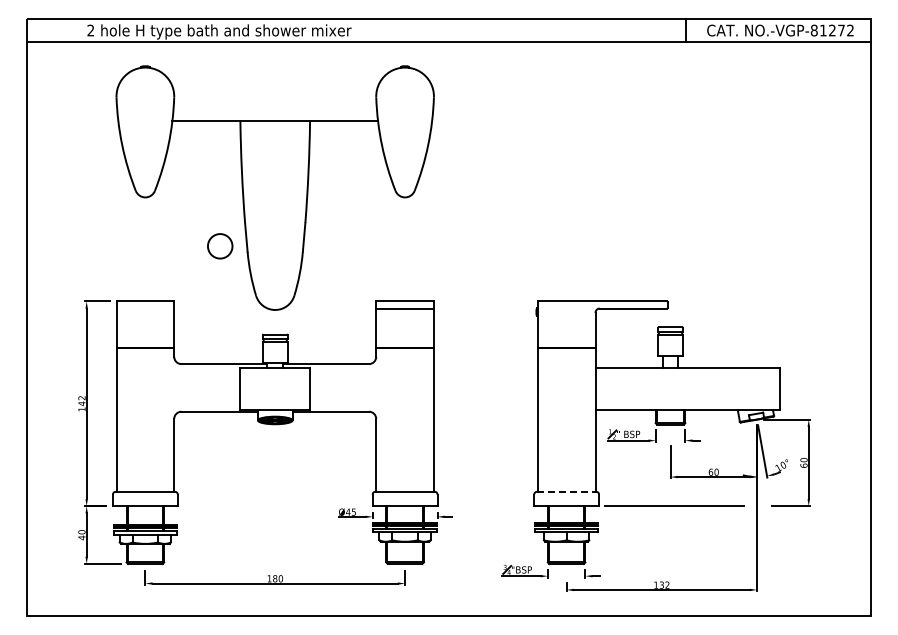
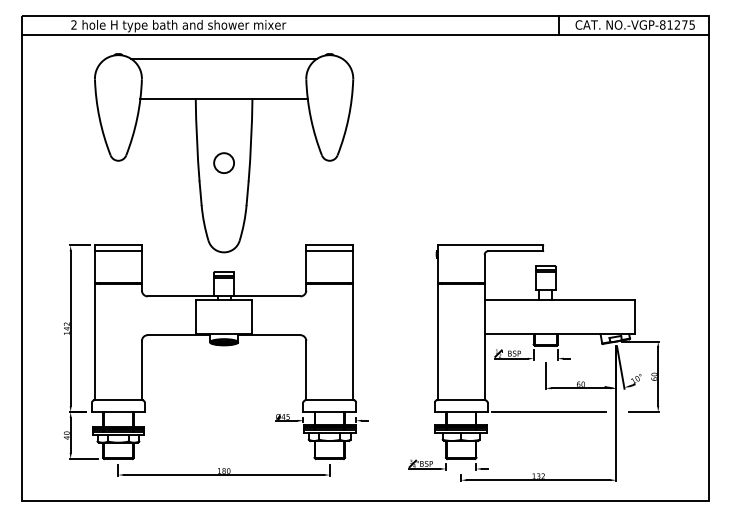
text: (850, 30) -> (692, 24), NO.-VGP-81272 -> NO.-VGP-81275
line: (274, 71) -> (223, 58), added
circle: (220, 246) -> (224, 163), moved
line: (145, 308) -> (118, 251), added
line: (566, 491) -> (461, 400), dashed -> solid

